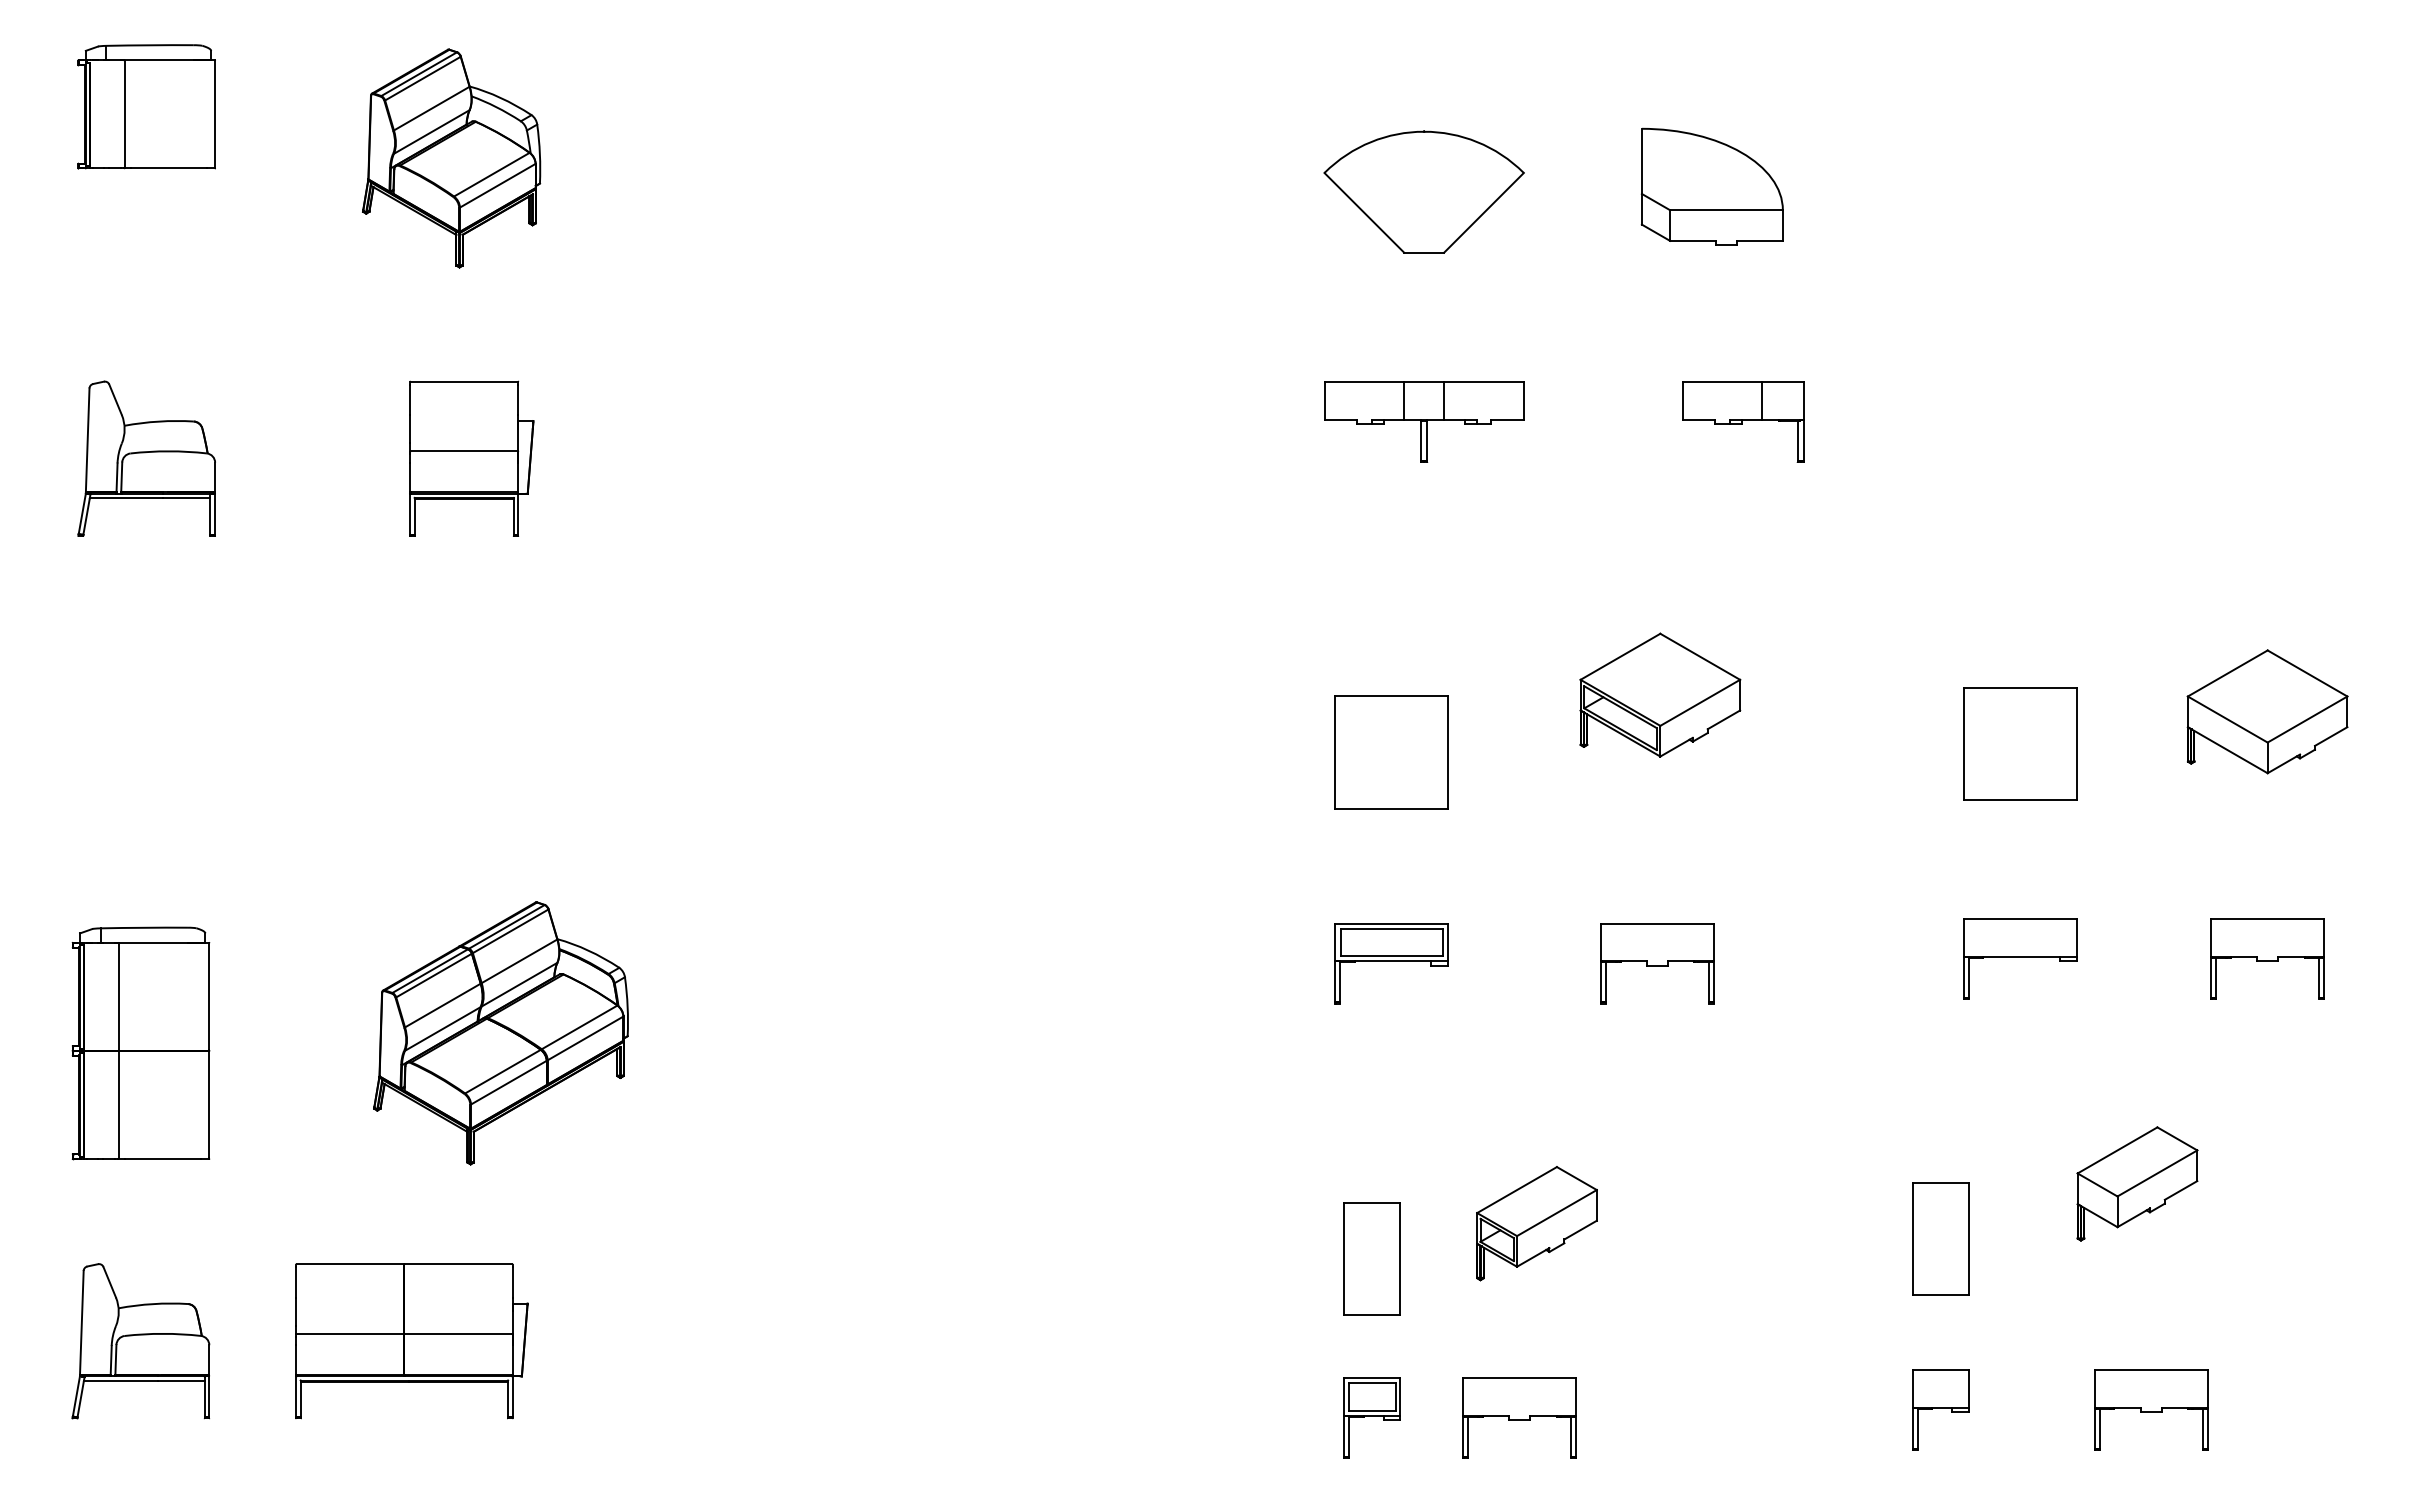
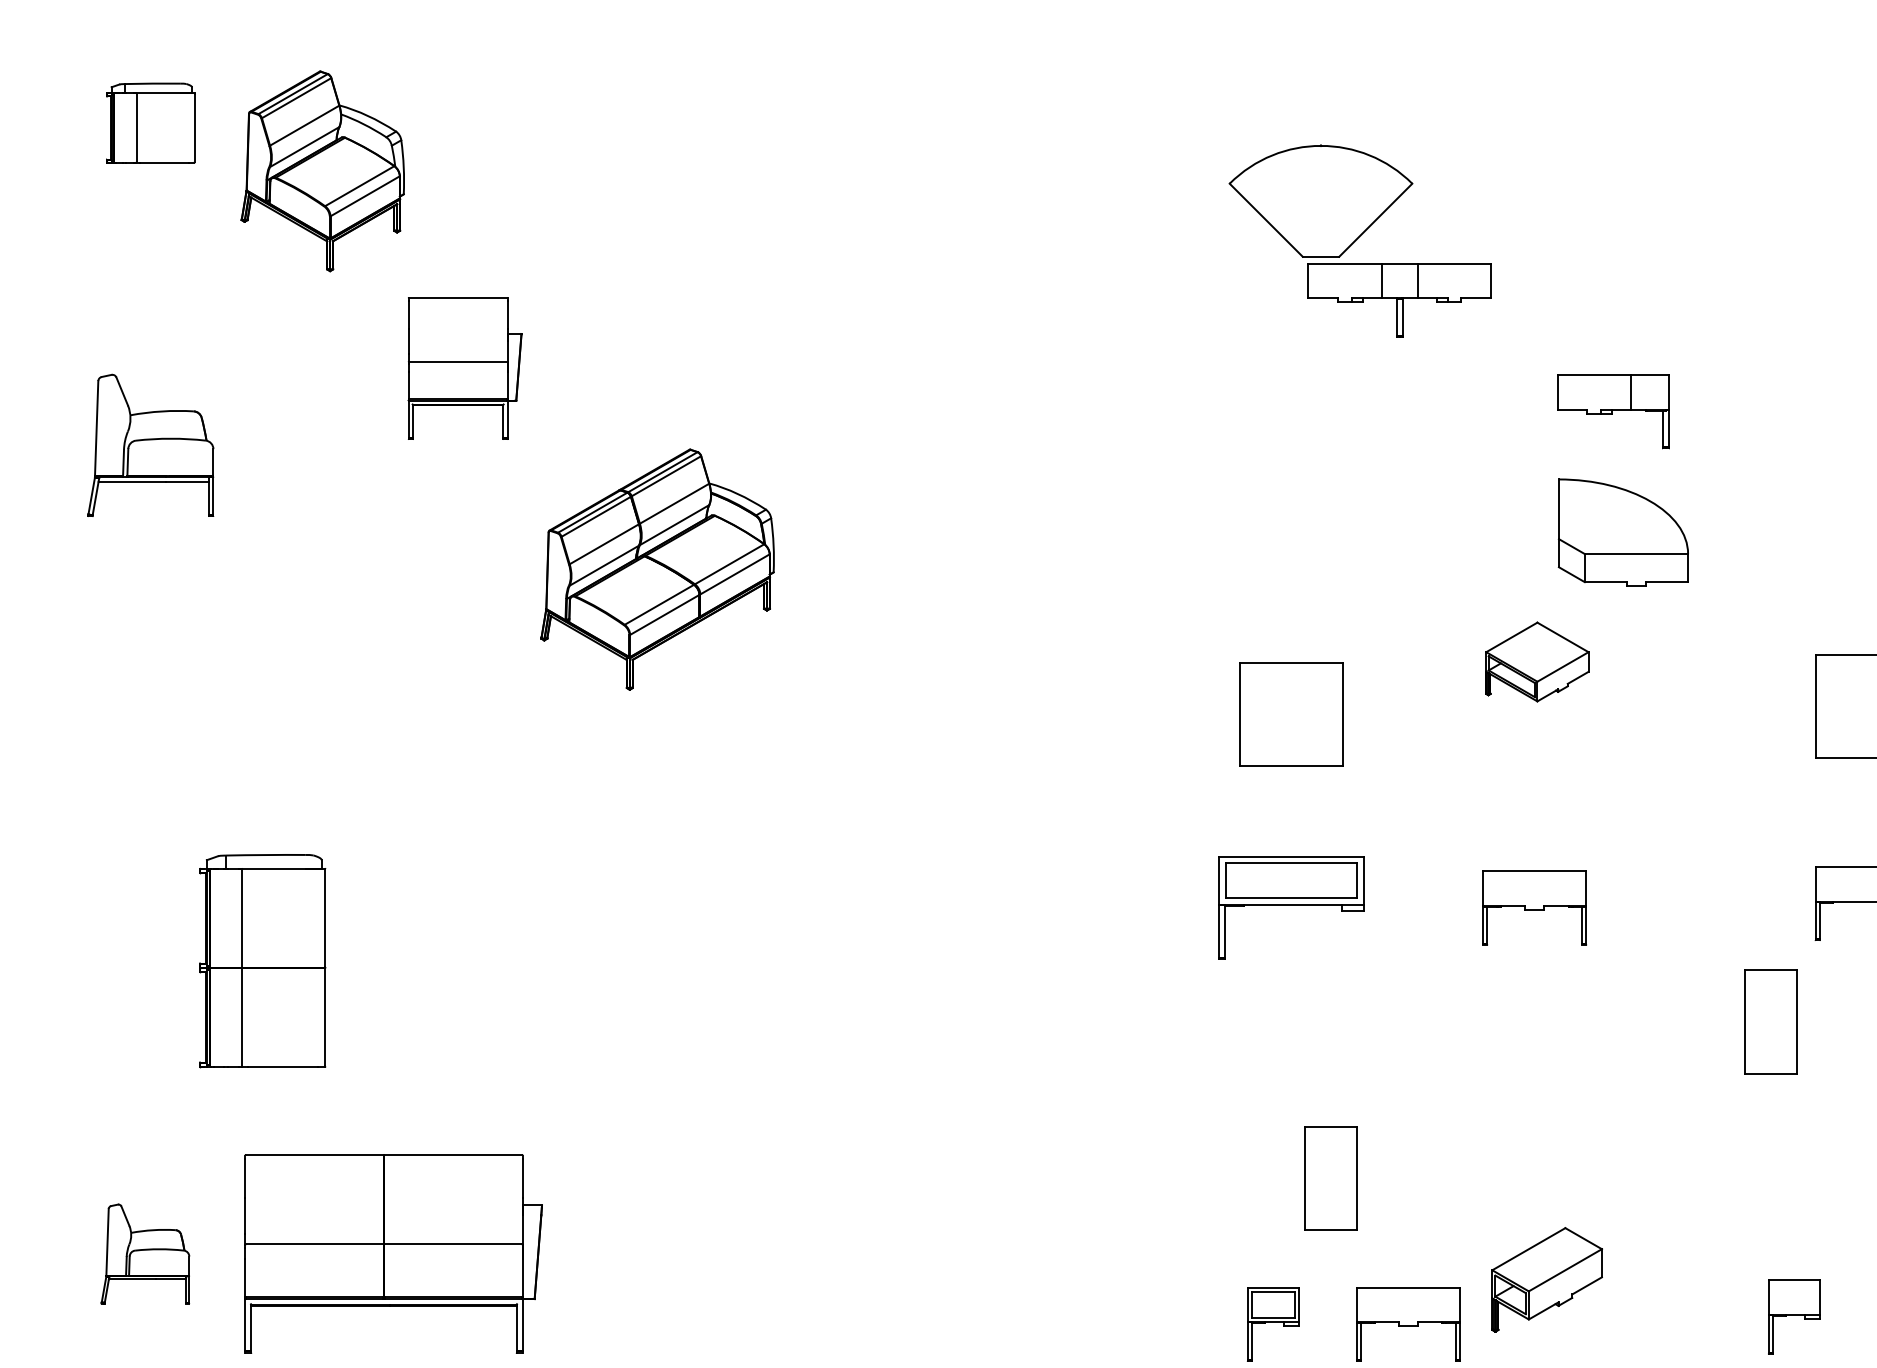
part: (146, 106) -> (150, 122), size x0.7
part: (451, 158) -> (322, 171), moved
part: (1711, 186) -> (1622, 532), moved
part: (1424, 421) -> (1400, 299), moved
part: (471, 458) -> (464, 368), moved
part: (1660, 694) -> (1537, 661), size x0.7
part: (1391, 963) -> (1291, 907), size x1.4
part: (500, 1033) -> (657, 569), moved
part: (140, 1043) -> (262, 961), moved
part: (1536, 1223) -> (1546, 1279), moved
part: (1940, 1238) -> (1770, 1021), moved
part: (1371, 1258) -> (1330, 1178), moved
part: (140, 1341) -> (145, 1254), size x0.7
part: (411, 1341) -> (393, 1254), size x1.4

